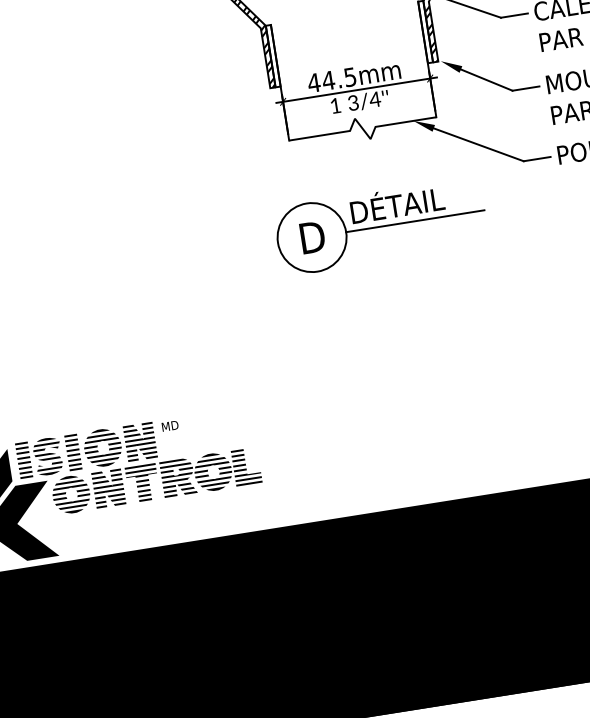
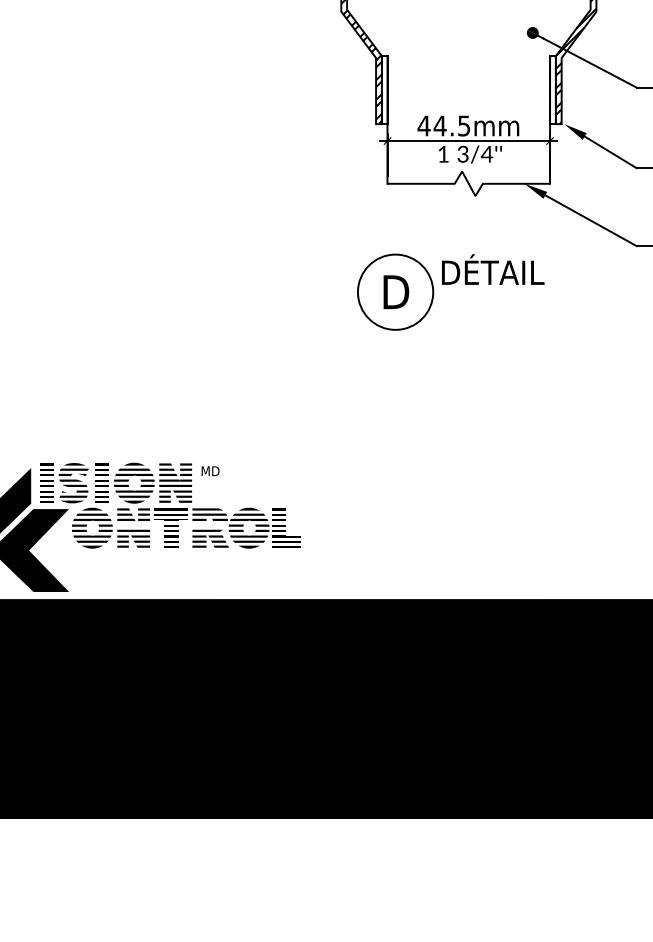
line: (415, 221) -> (509, 292), removed
fill: (177, 475) -> (209, 525), removed
fill: (108, 486) -> (133, 525), removed

